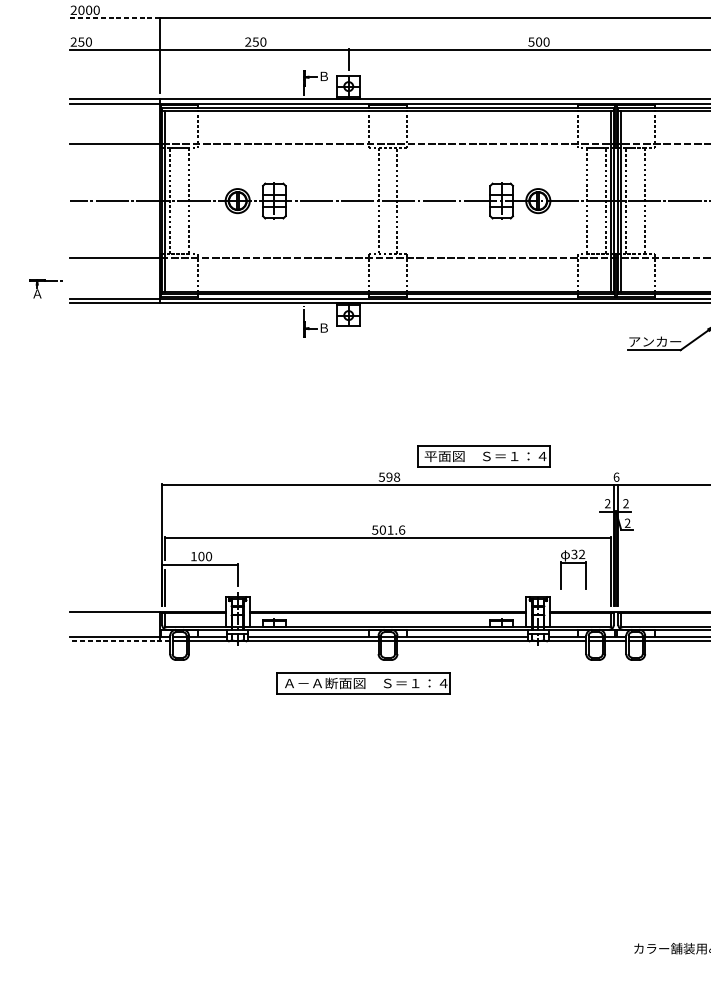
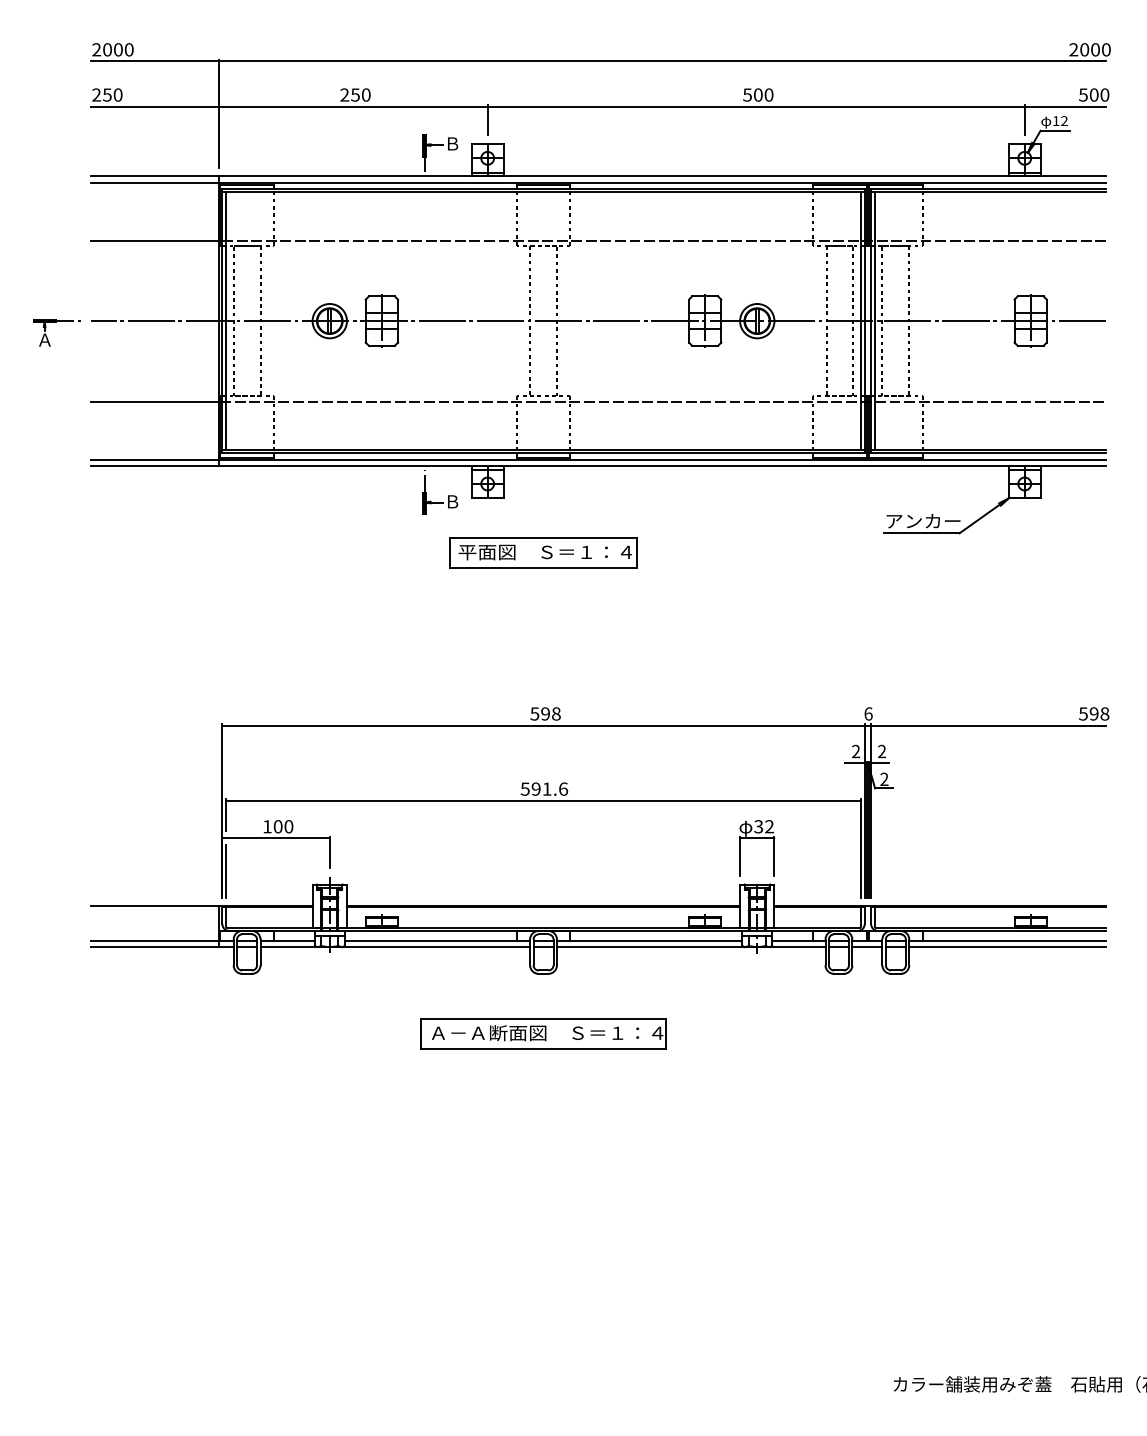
line: (115, 18) -> (155, 61), dashed -> solid
part: (45, 281) -> (56, 322), moved
part: (484, 456) -> (543, 552), moved
text: (382, 529) -> (535, 788), 501.6 -> 591.6
part: (573, 562) -> (757, 838), moved
line: (120, 641) -> (162, 947), dashed -> solid
part: (363, 683) -> (543, 1033), moved

